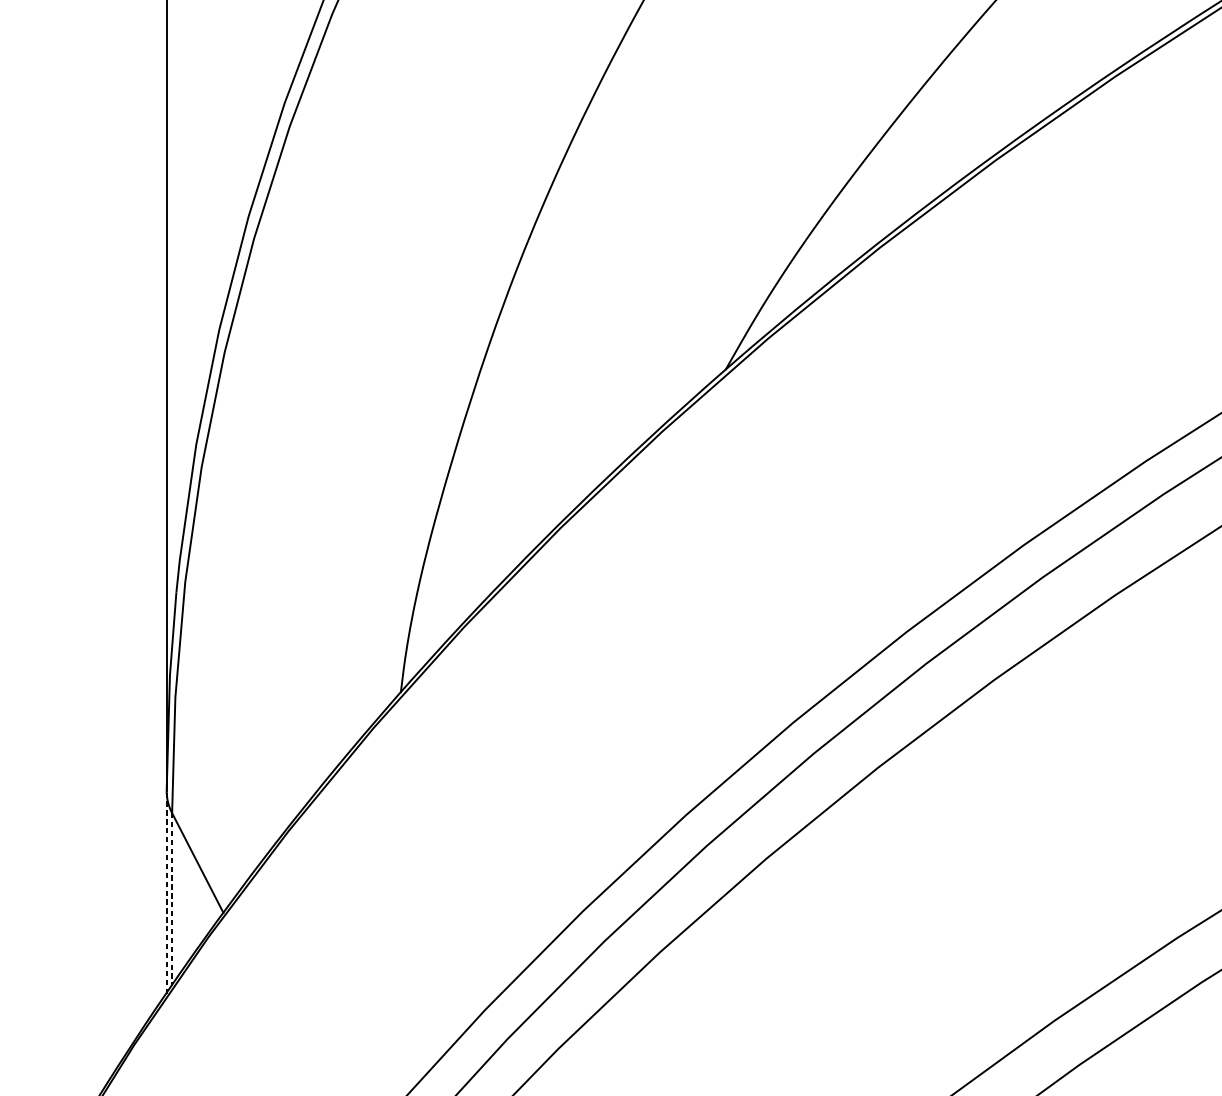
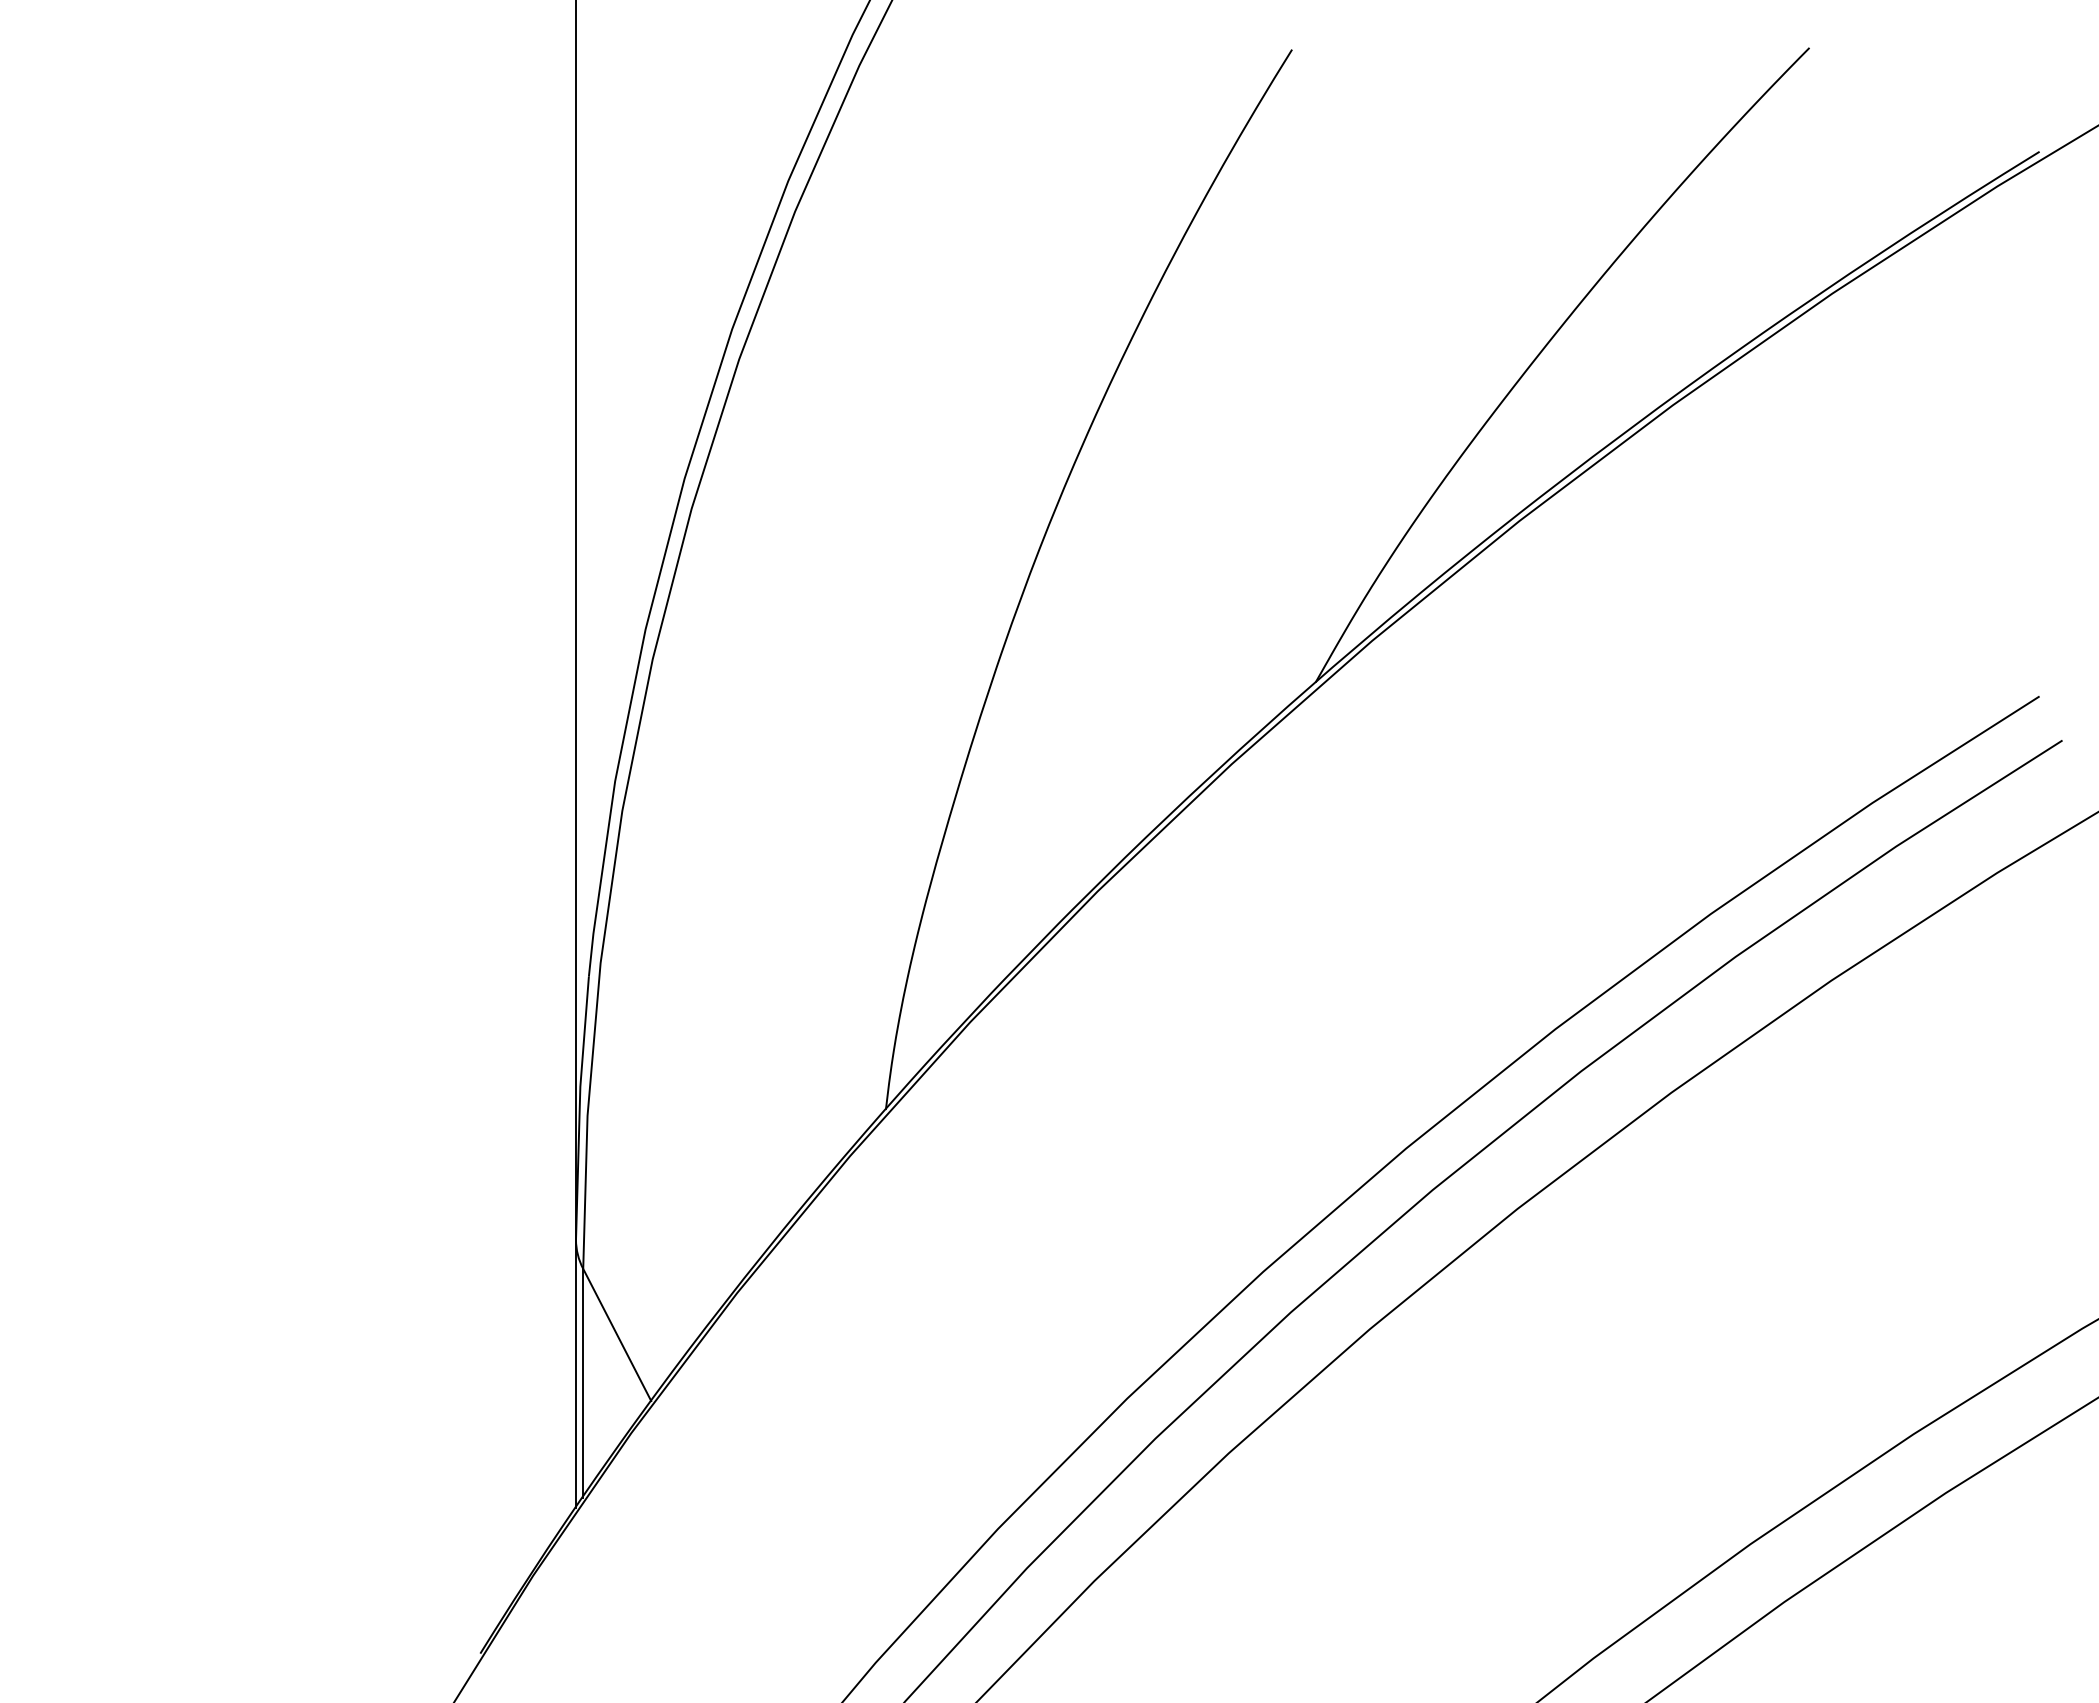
line: (167, 892) -> (576, 1373), dashed -> solid
line: (172, 899) -> (583, 1383), dashed -> solid

